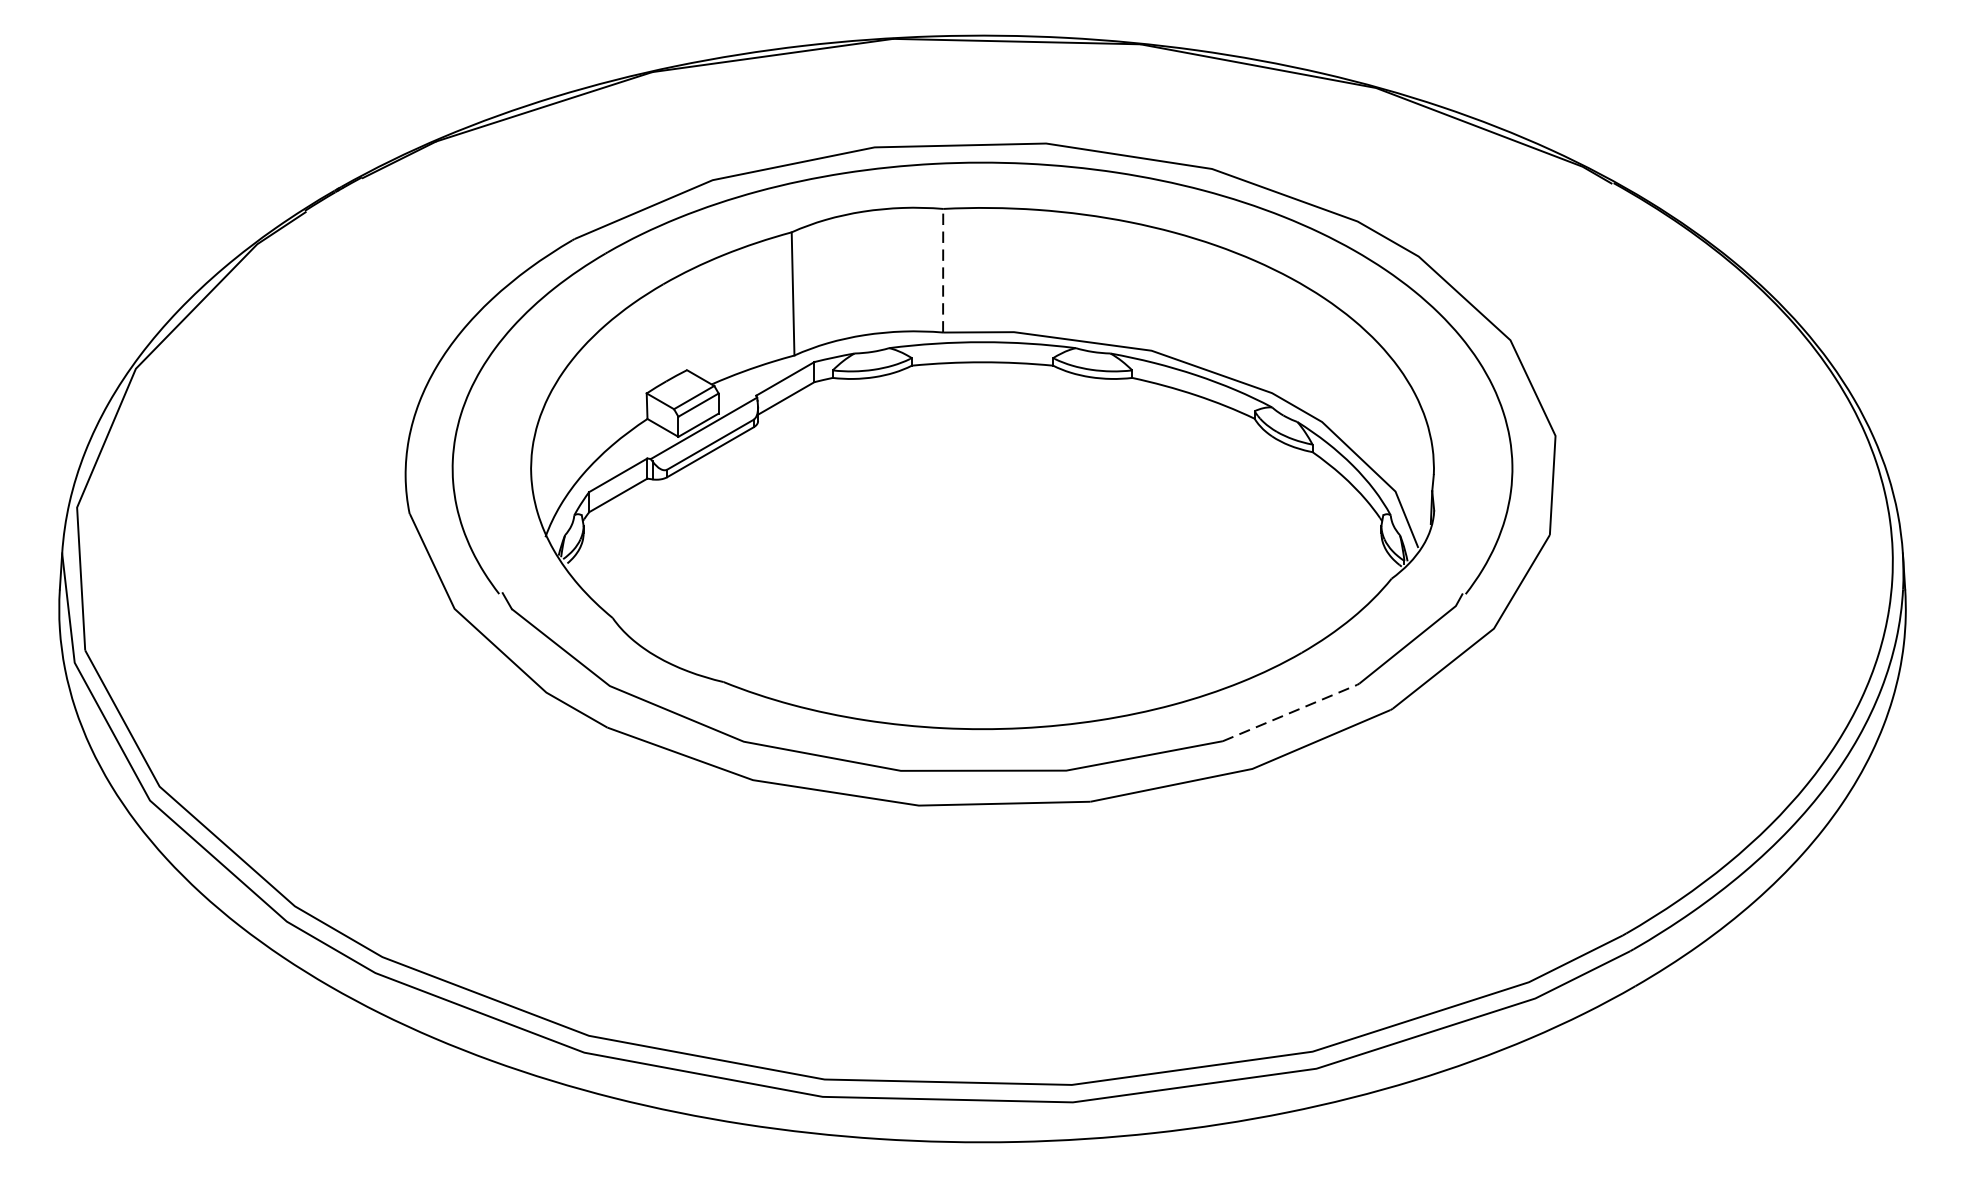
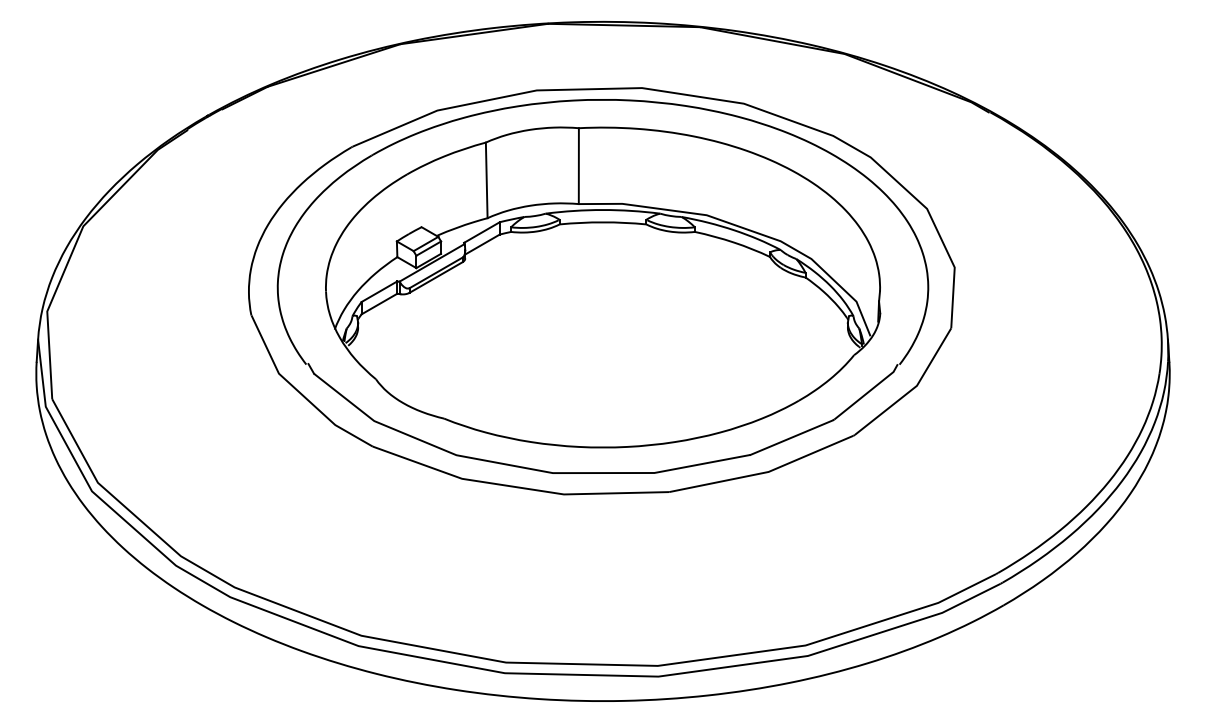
line: (942, 271) -> (578, 166), dashed -> solid
line: (1289, 712) -> (791, 437), dashed -> solid

